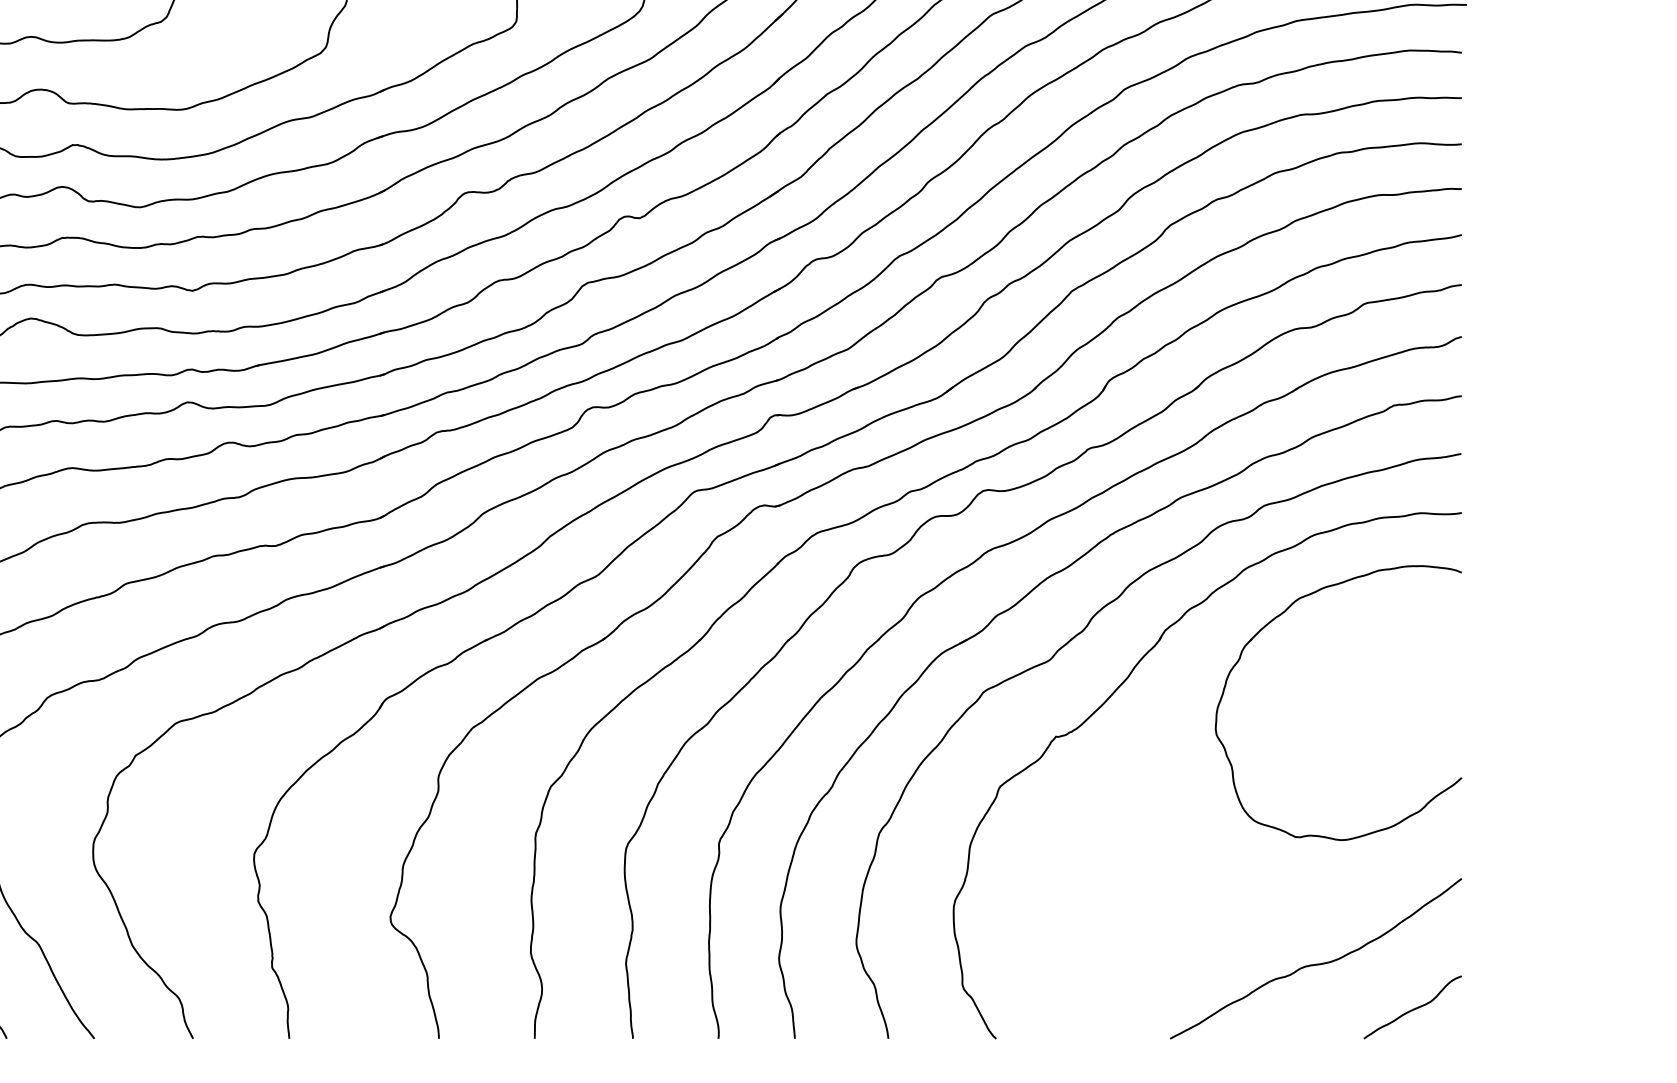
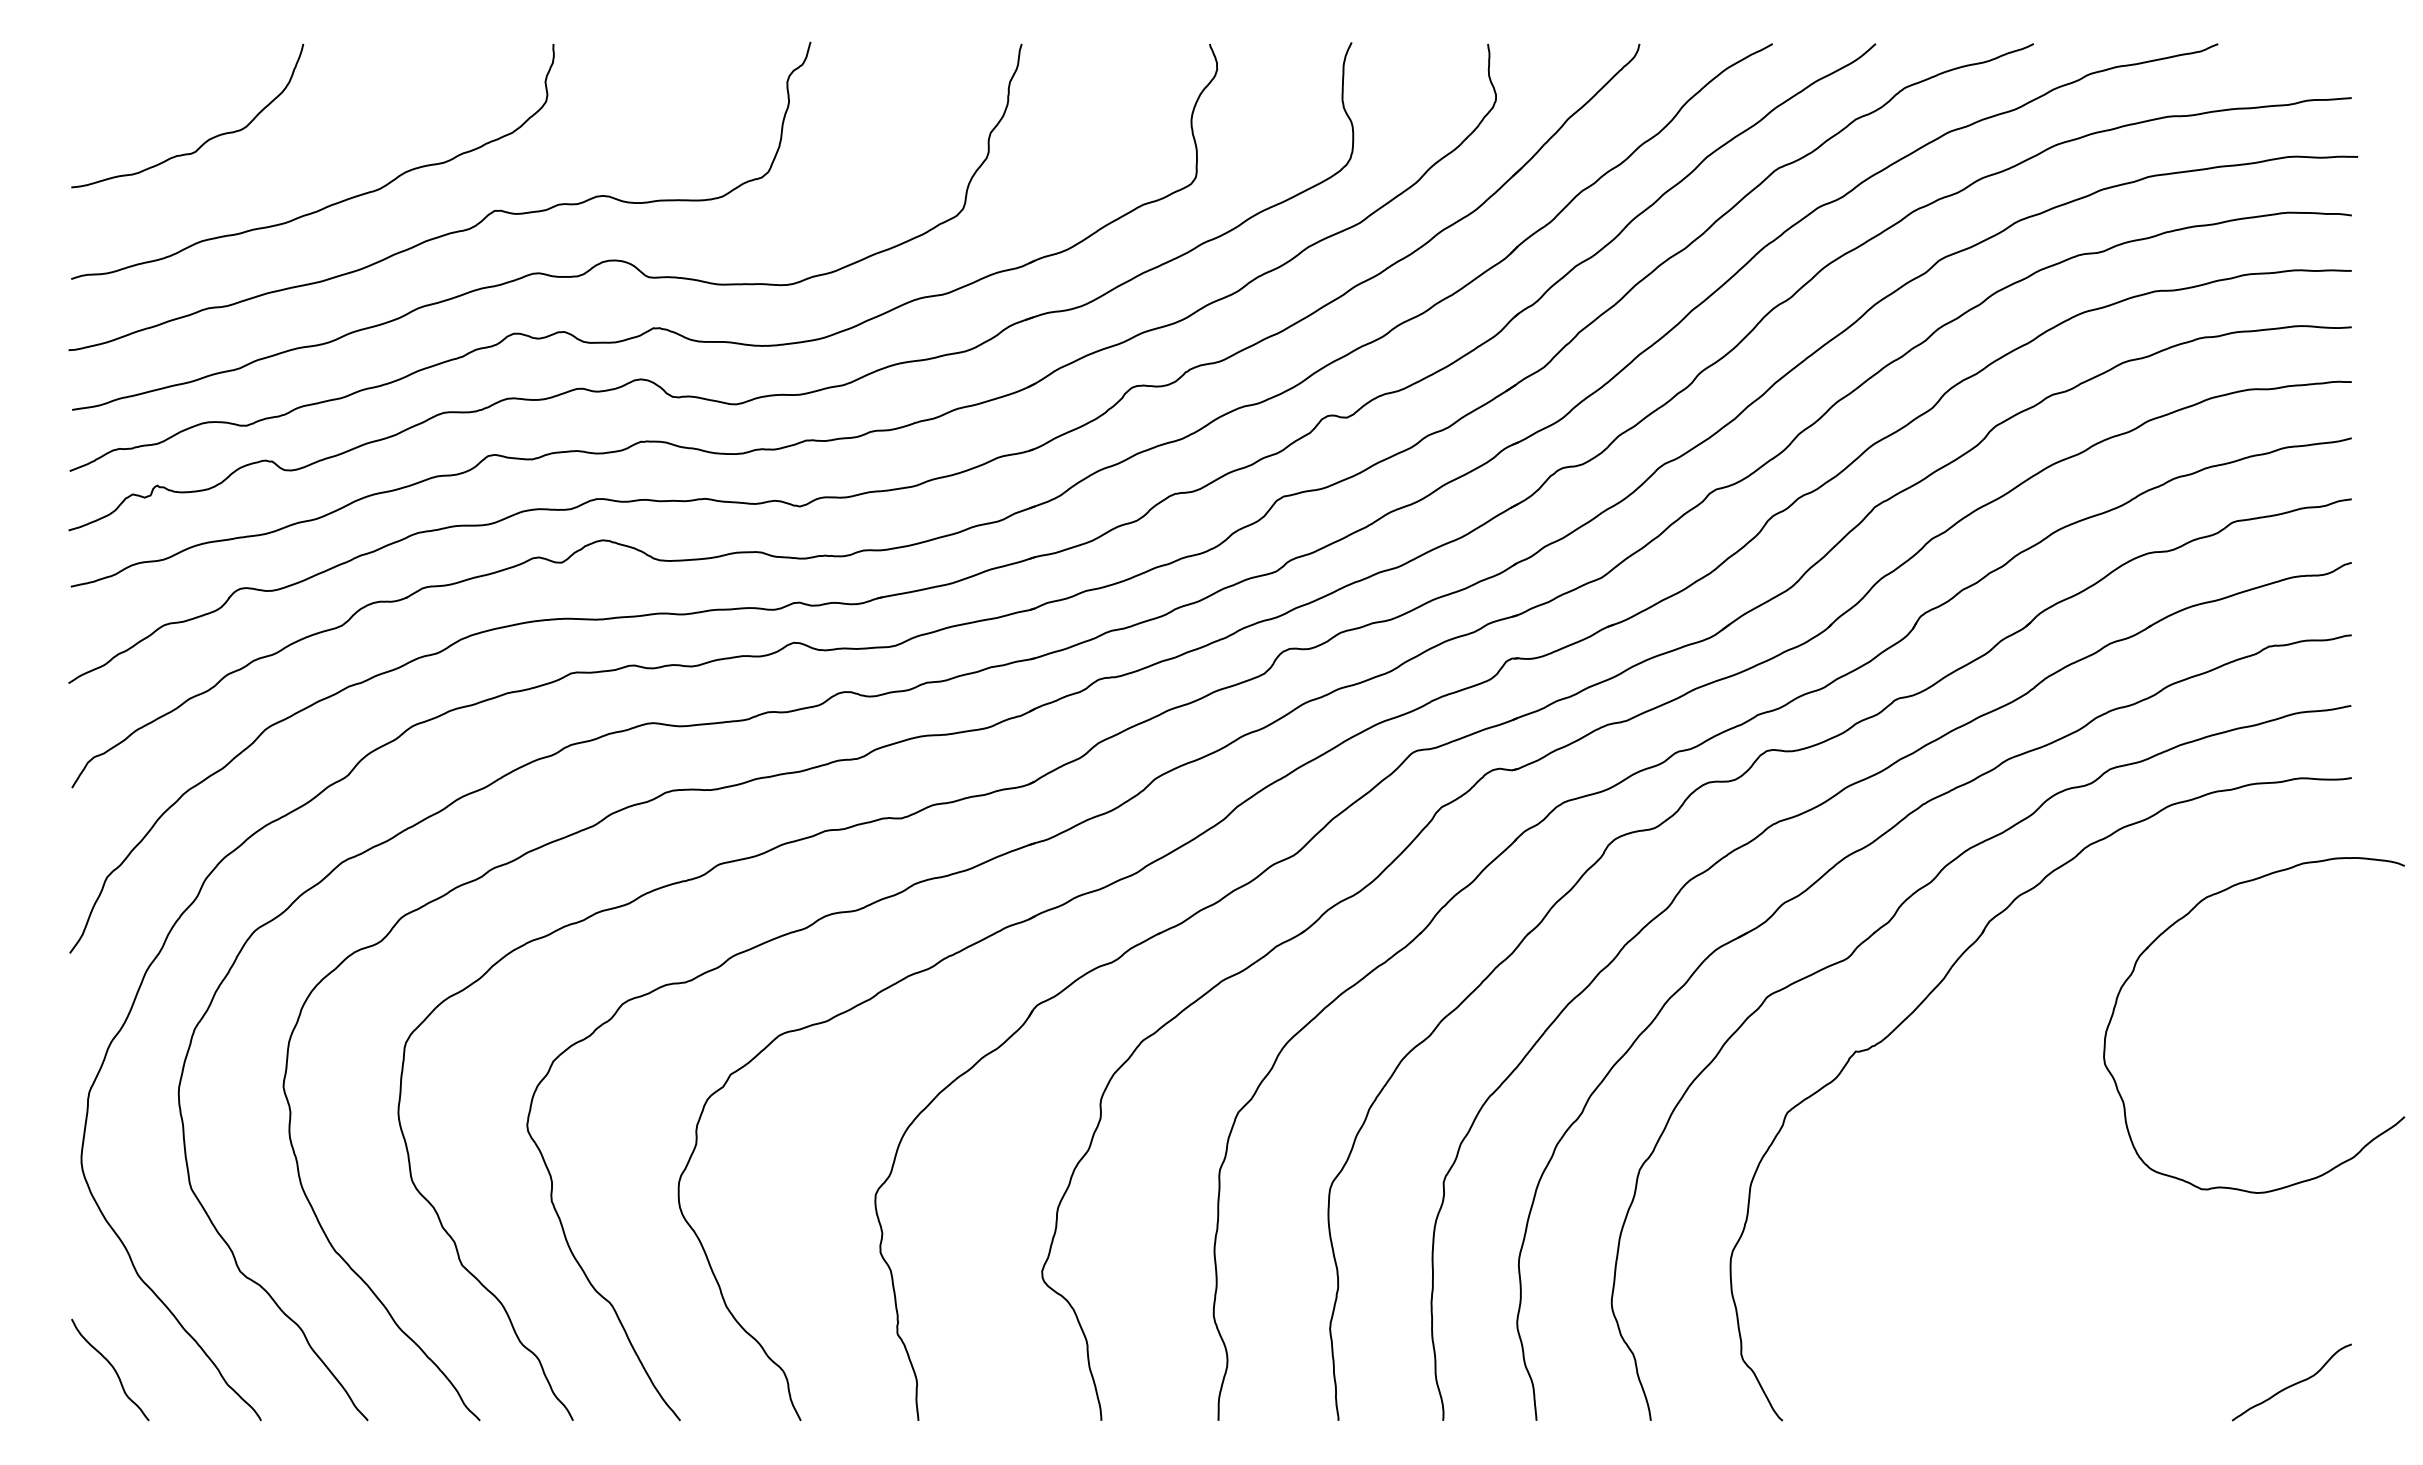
part: (1280, 615) -> (2183, 918), moved
curve: (1315, 964) -> (2173, 1329), removed

